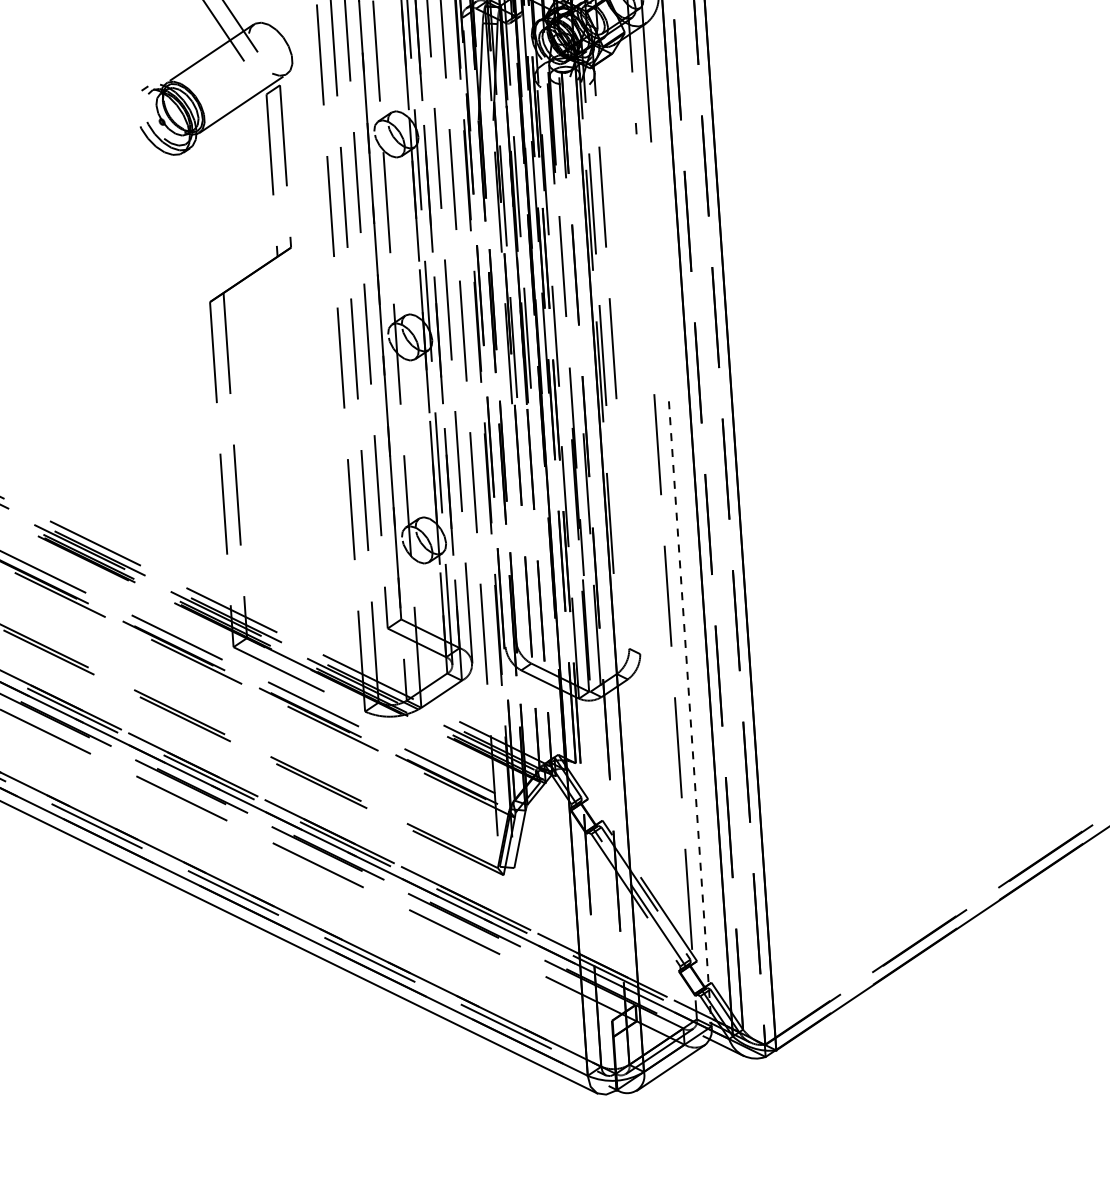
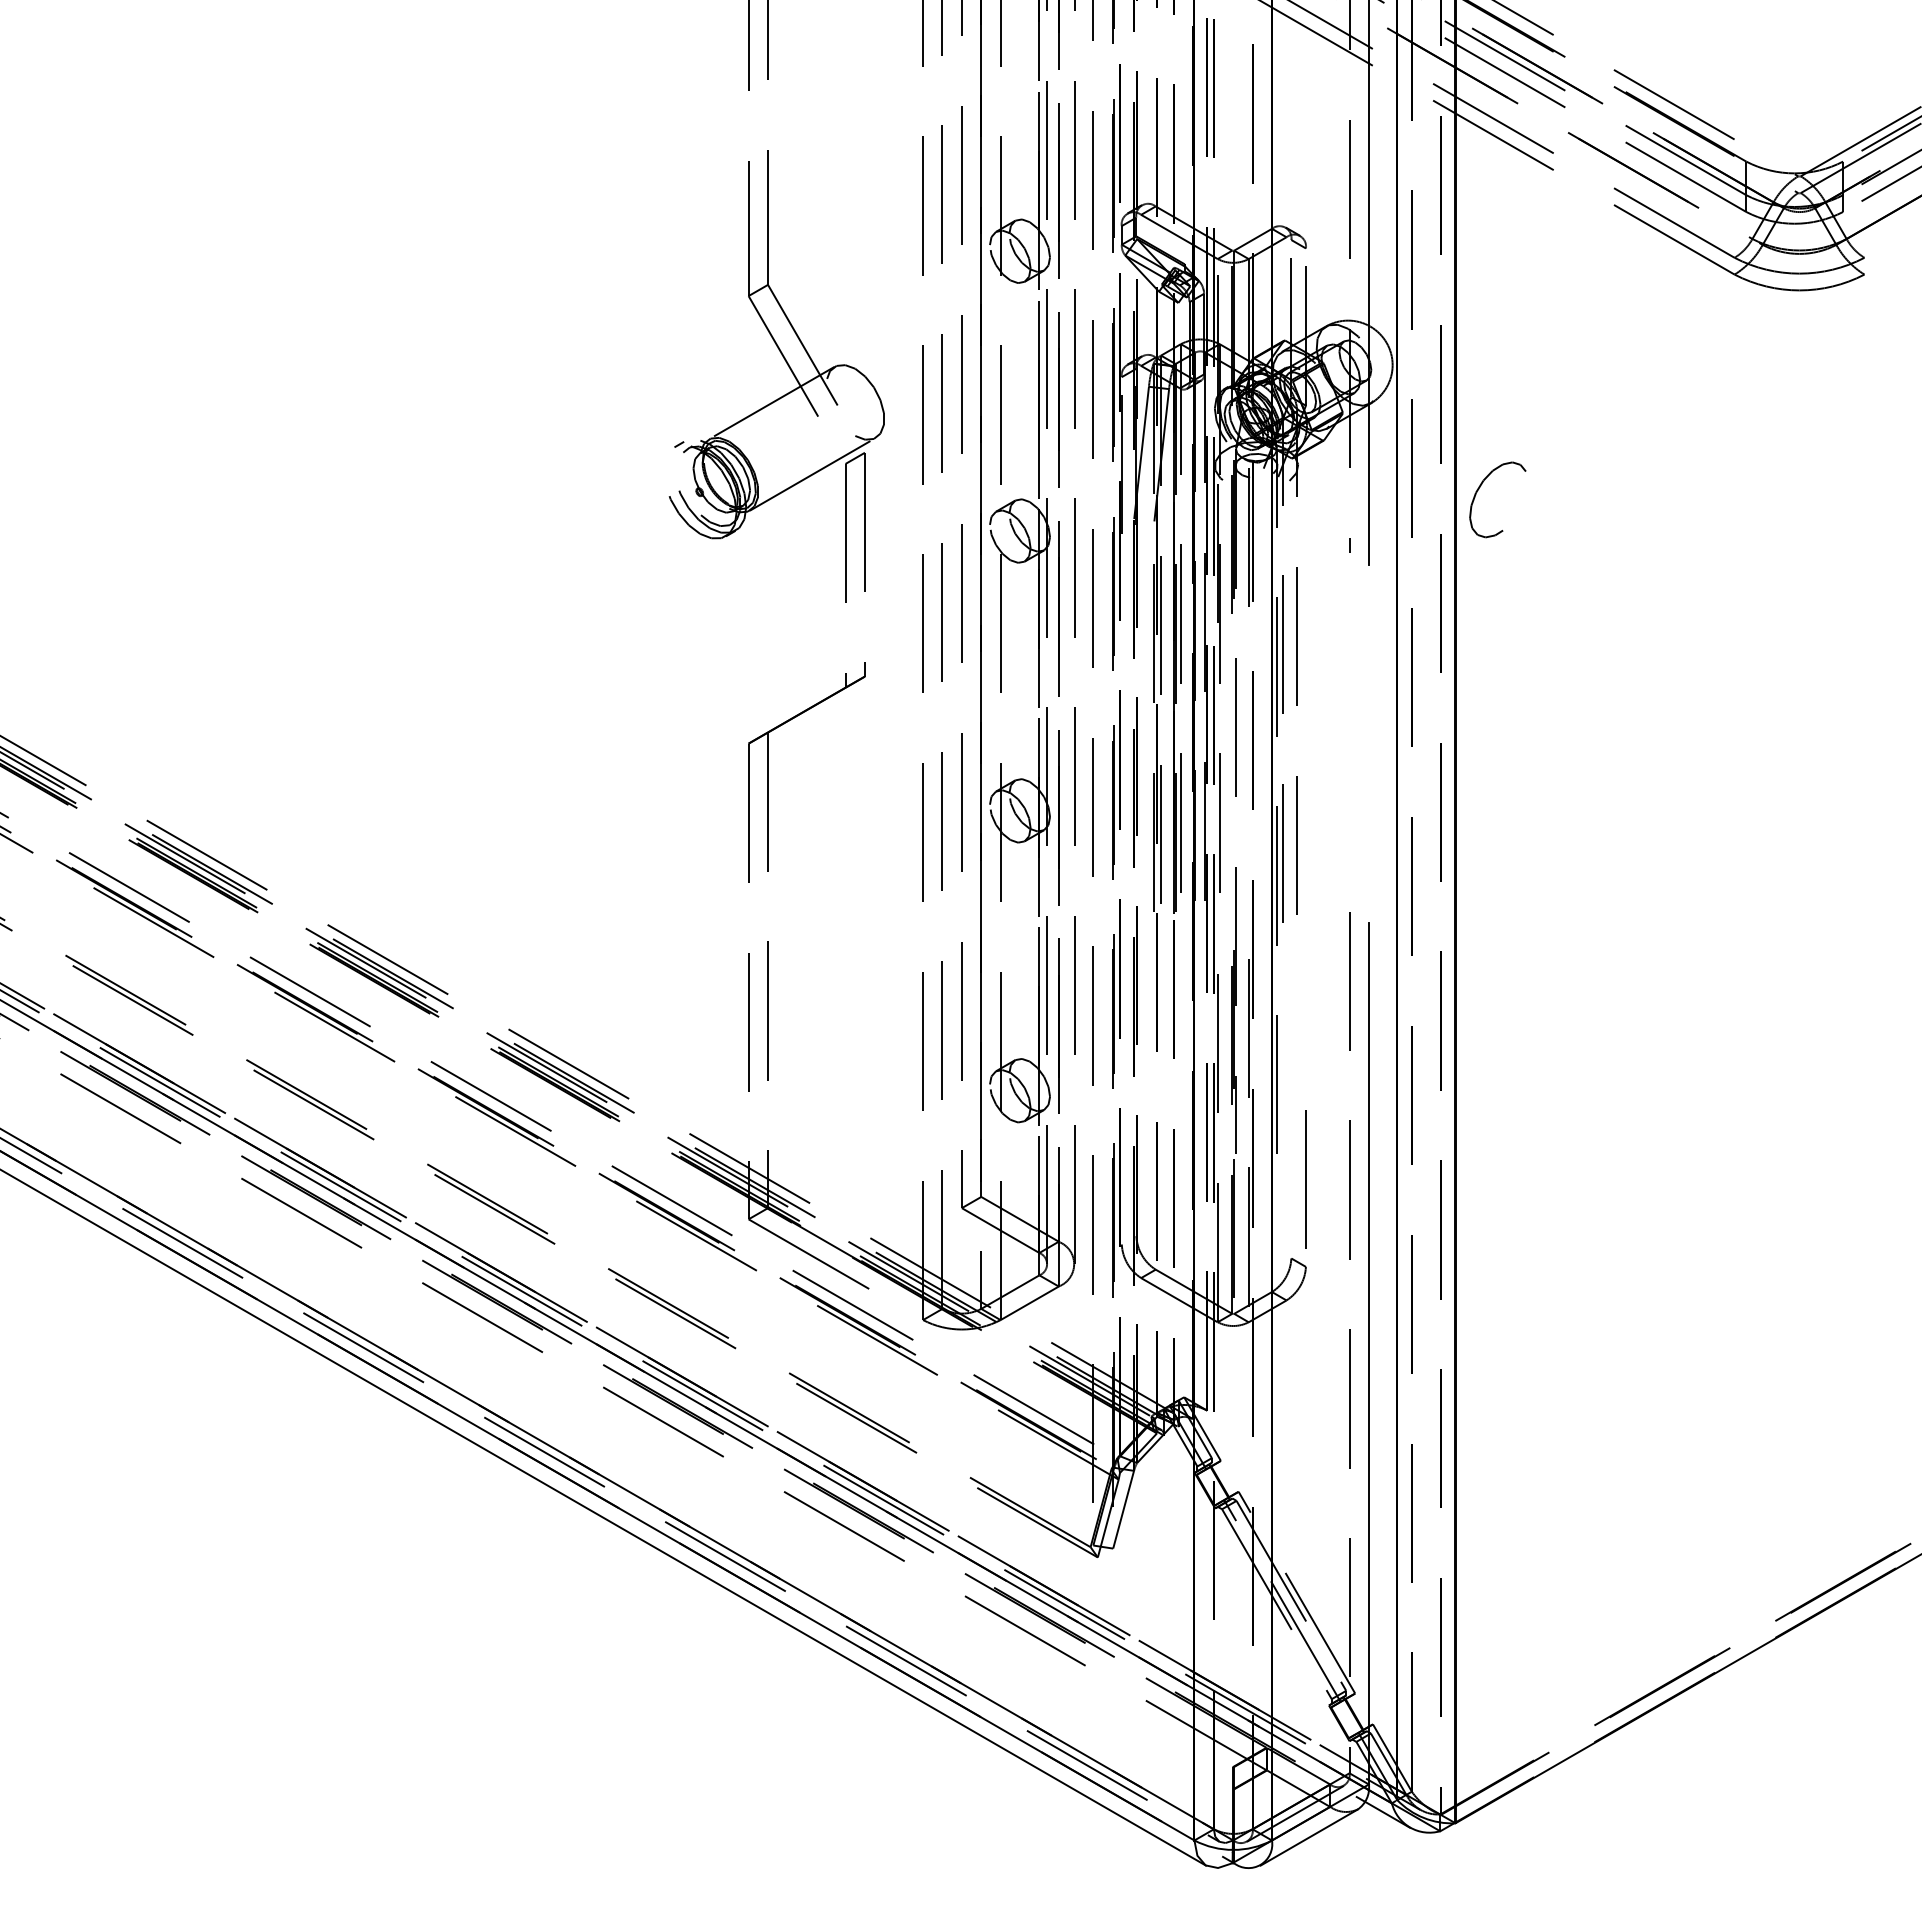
part: (727, 81) -> (1479, 489), added
line: (635, 590) -> (1305, 1179), added
line: (689, 713) -> (1368, 1353), dashed -> solid

